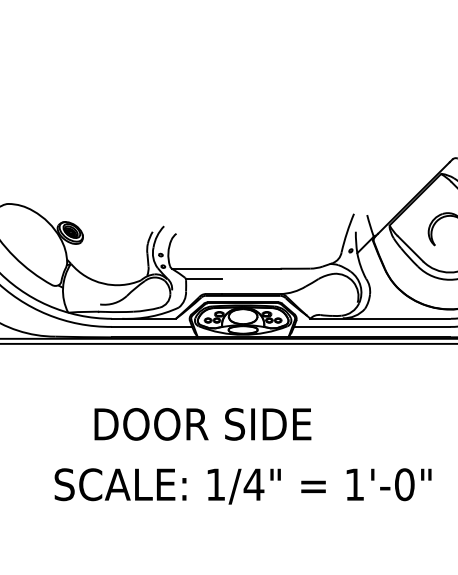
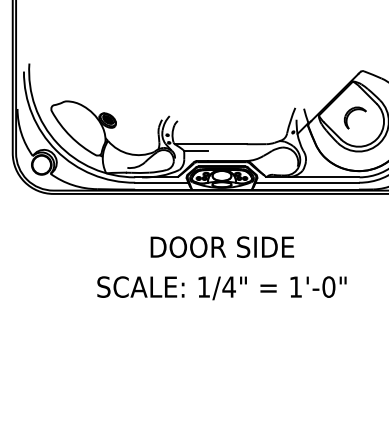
text: (203, 423) -> (222, 246), moved

